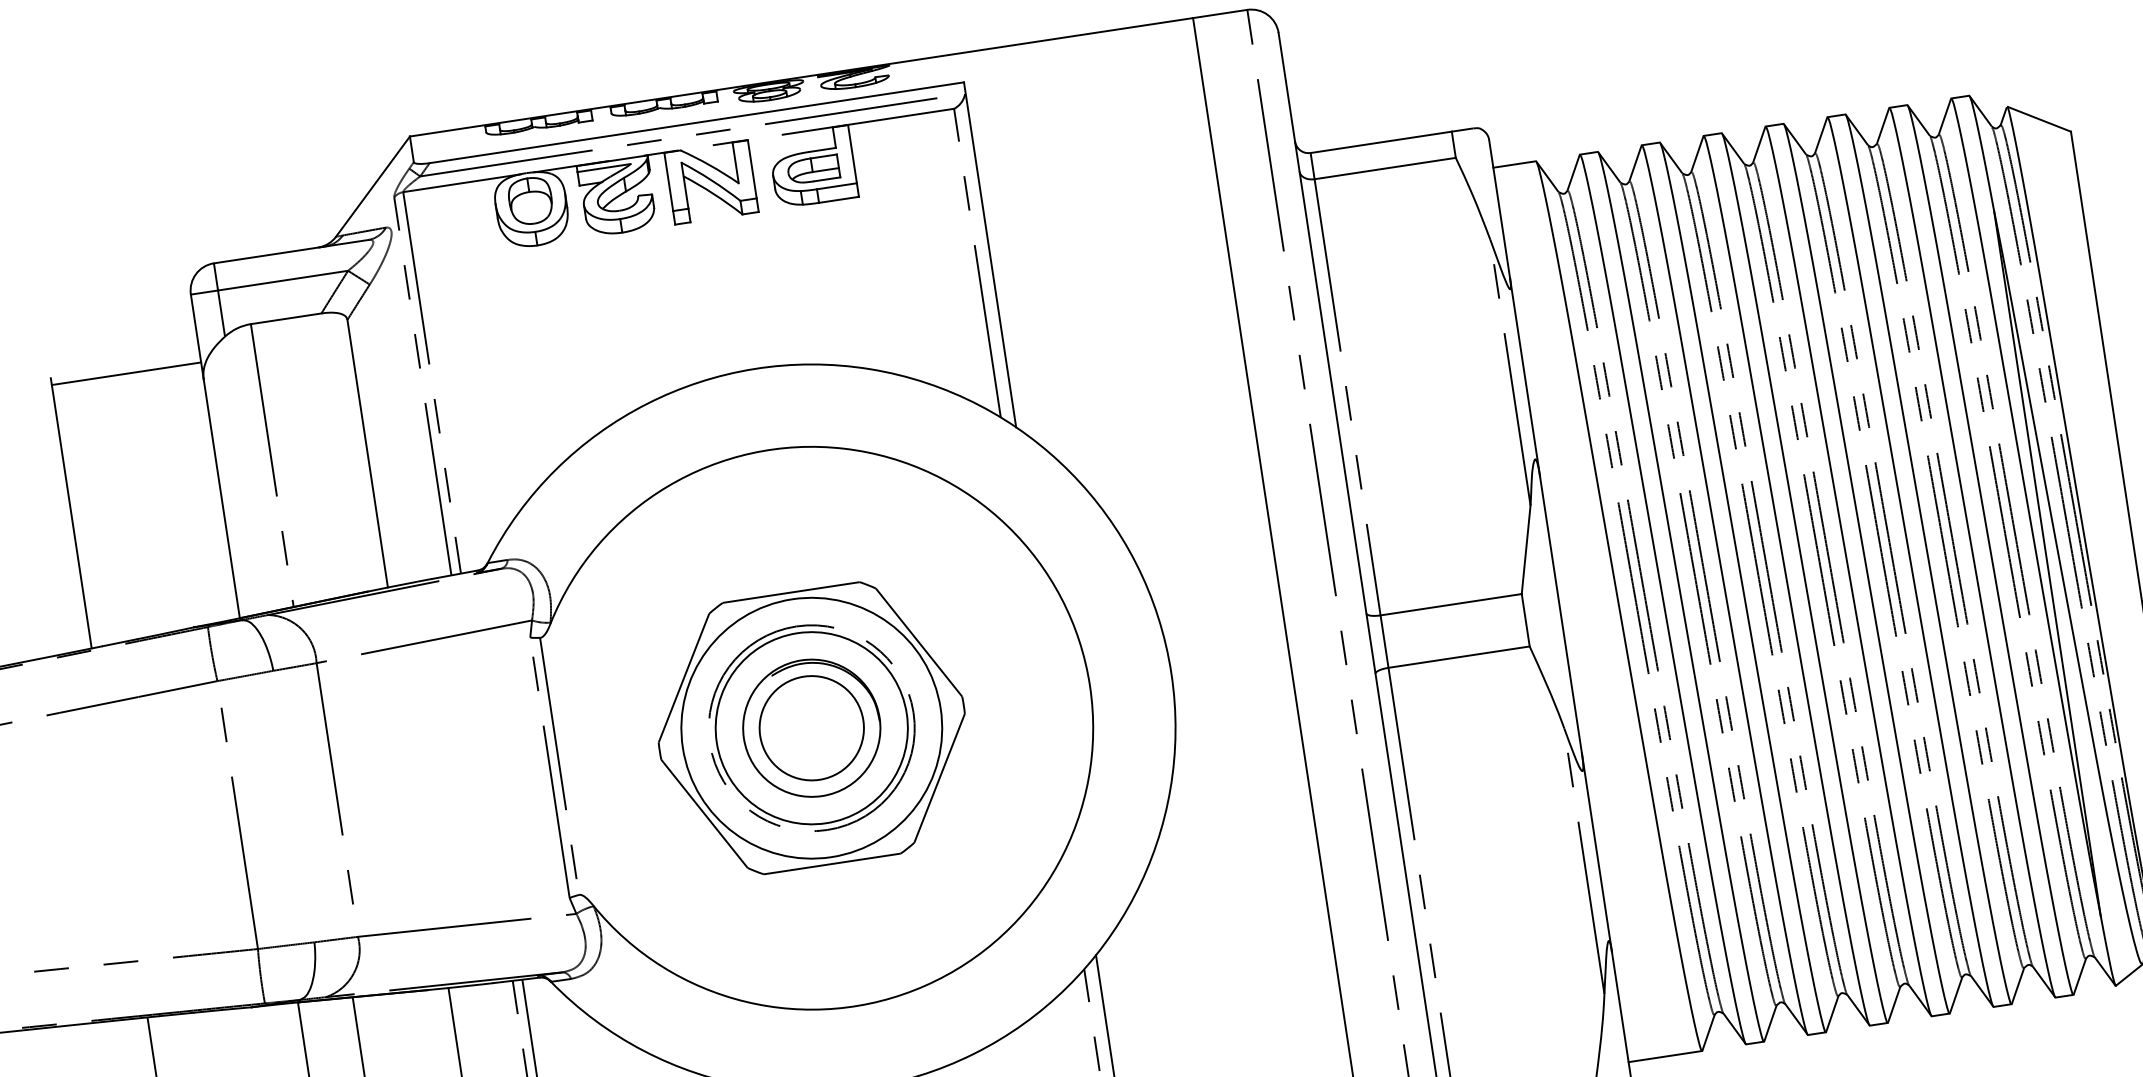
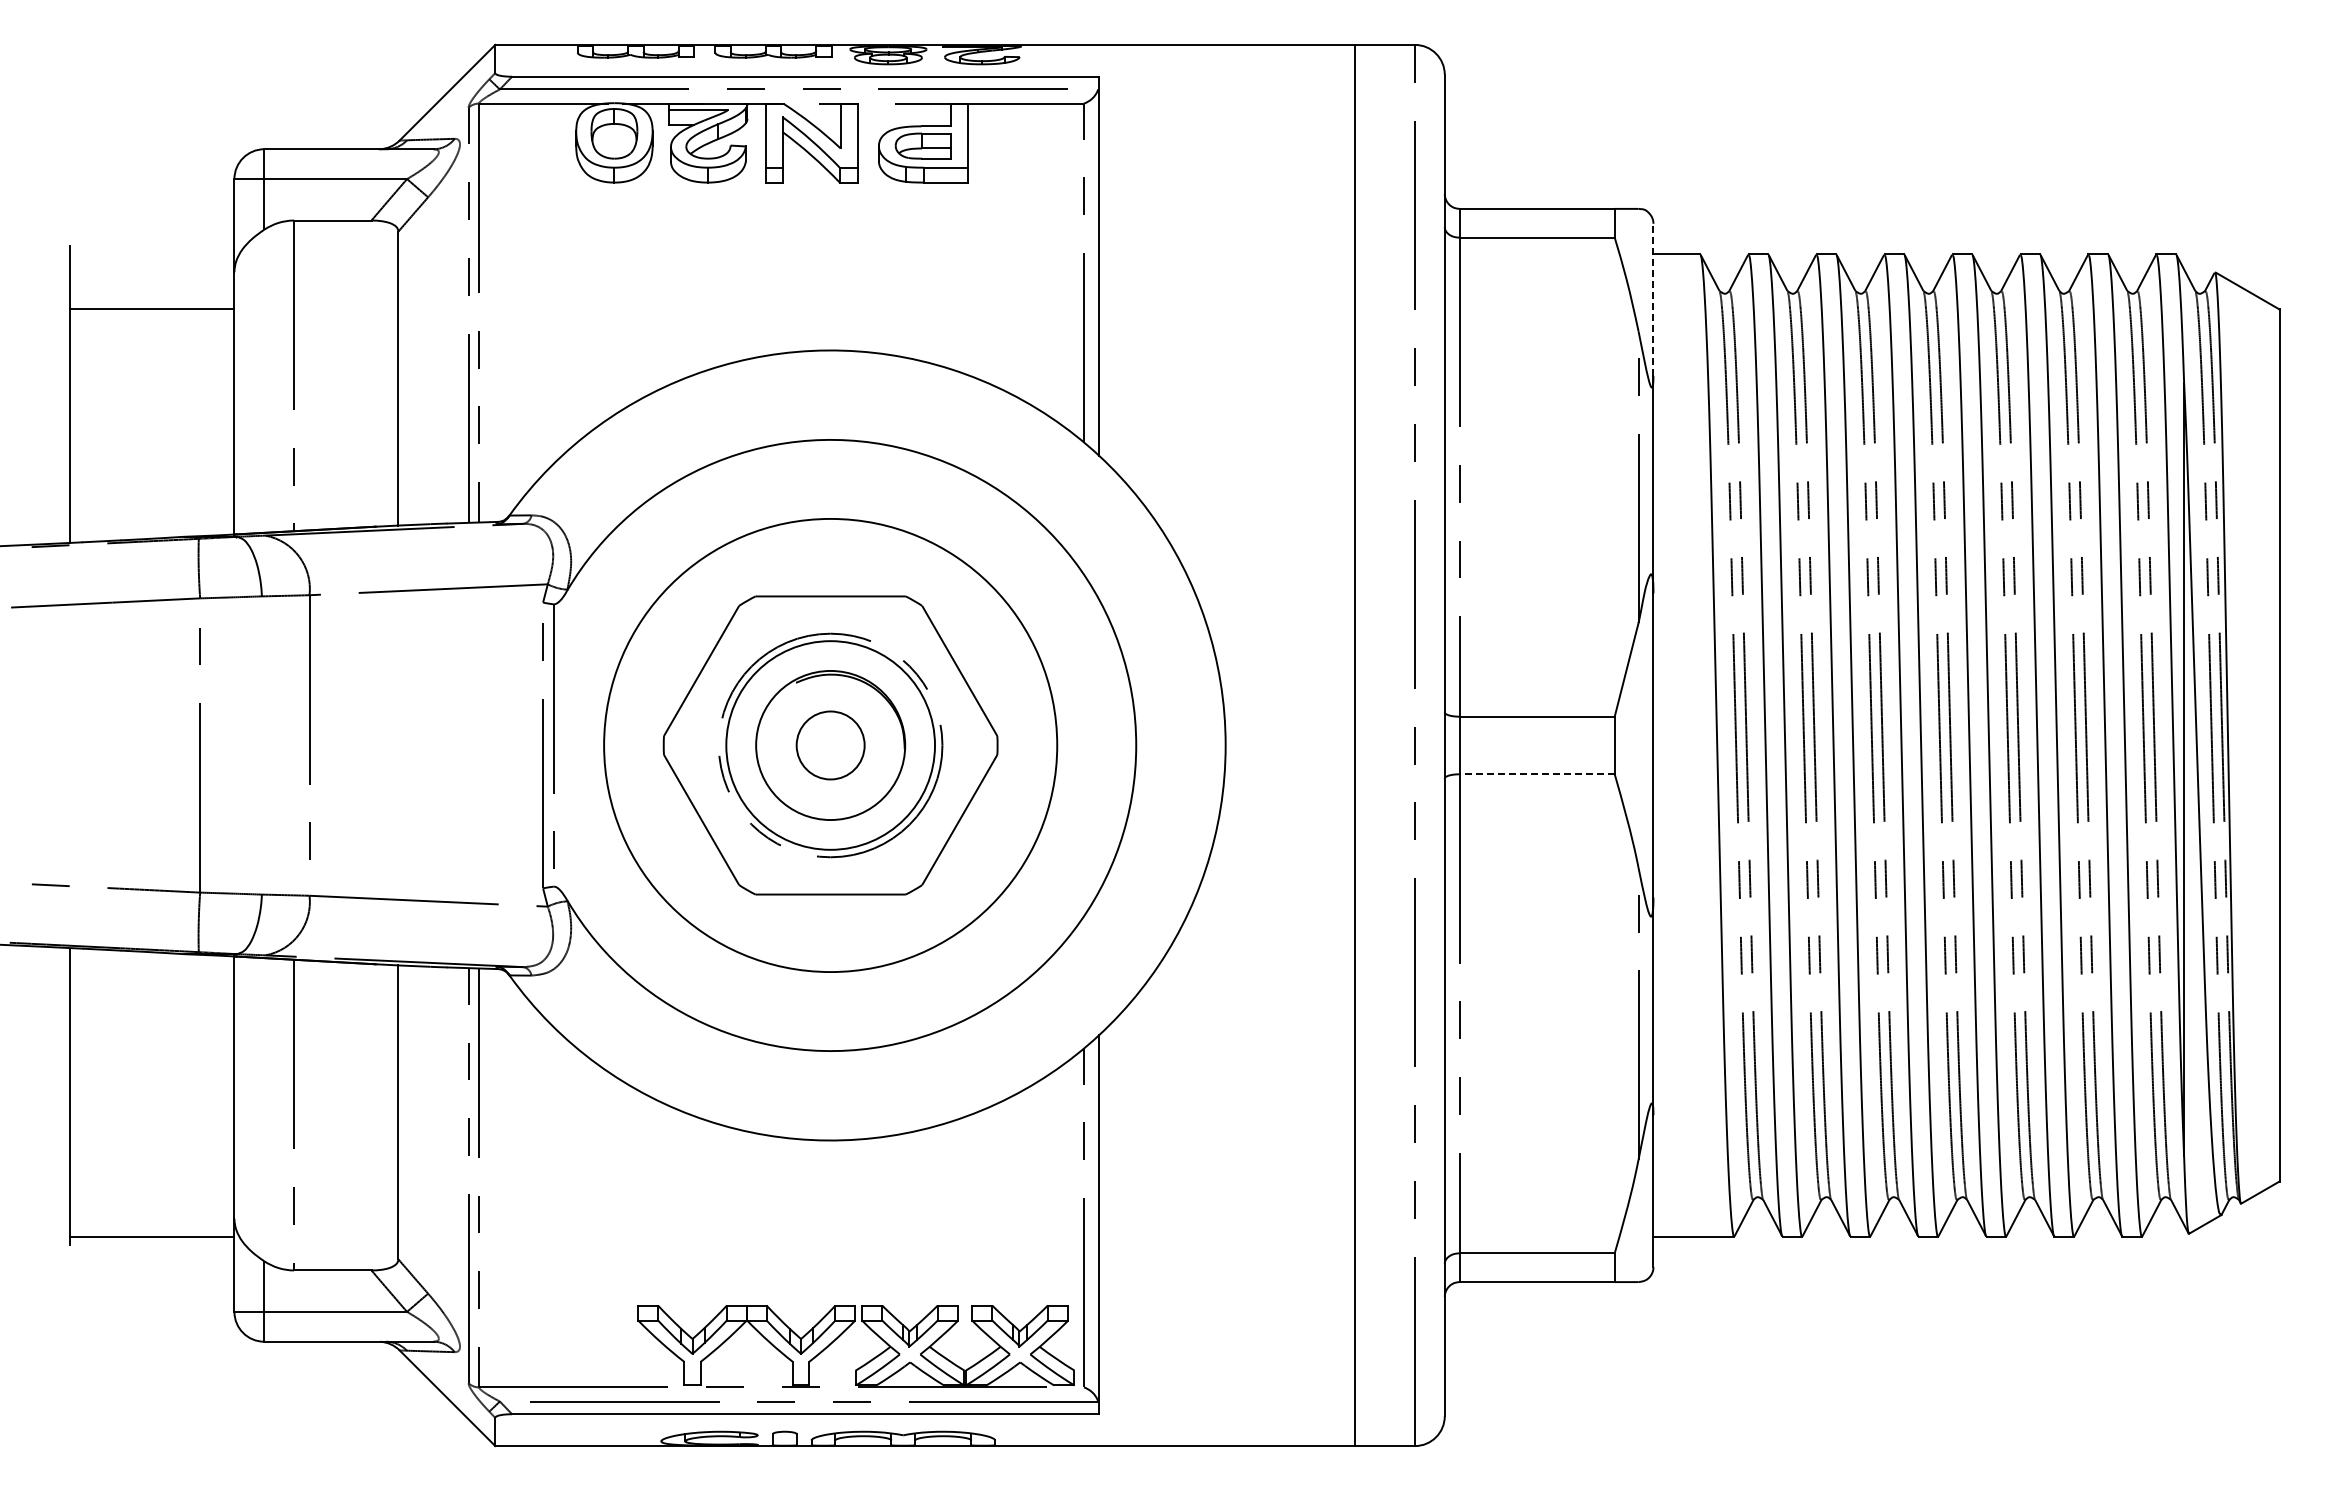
line: (1499, 208) -> (1653, 299), solid -> dashed
line: (126, 373) -> (152, 308), moved
line: (1459, 657) -> (1537, 774), solid -> dashed
circle: (811, 728) -> (830, 745), size x0.6
circle: (811, 728) -> (830, 745), size x1.6

